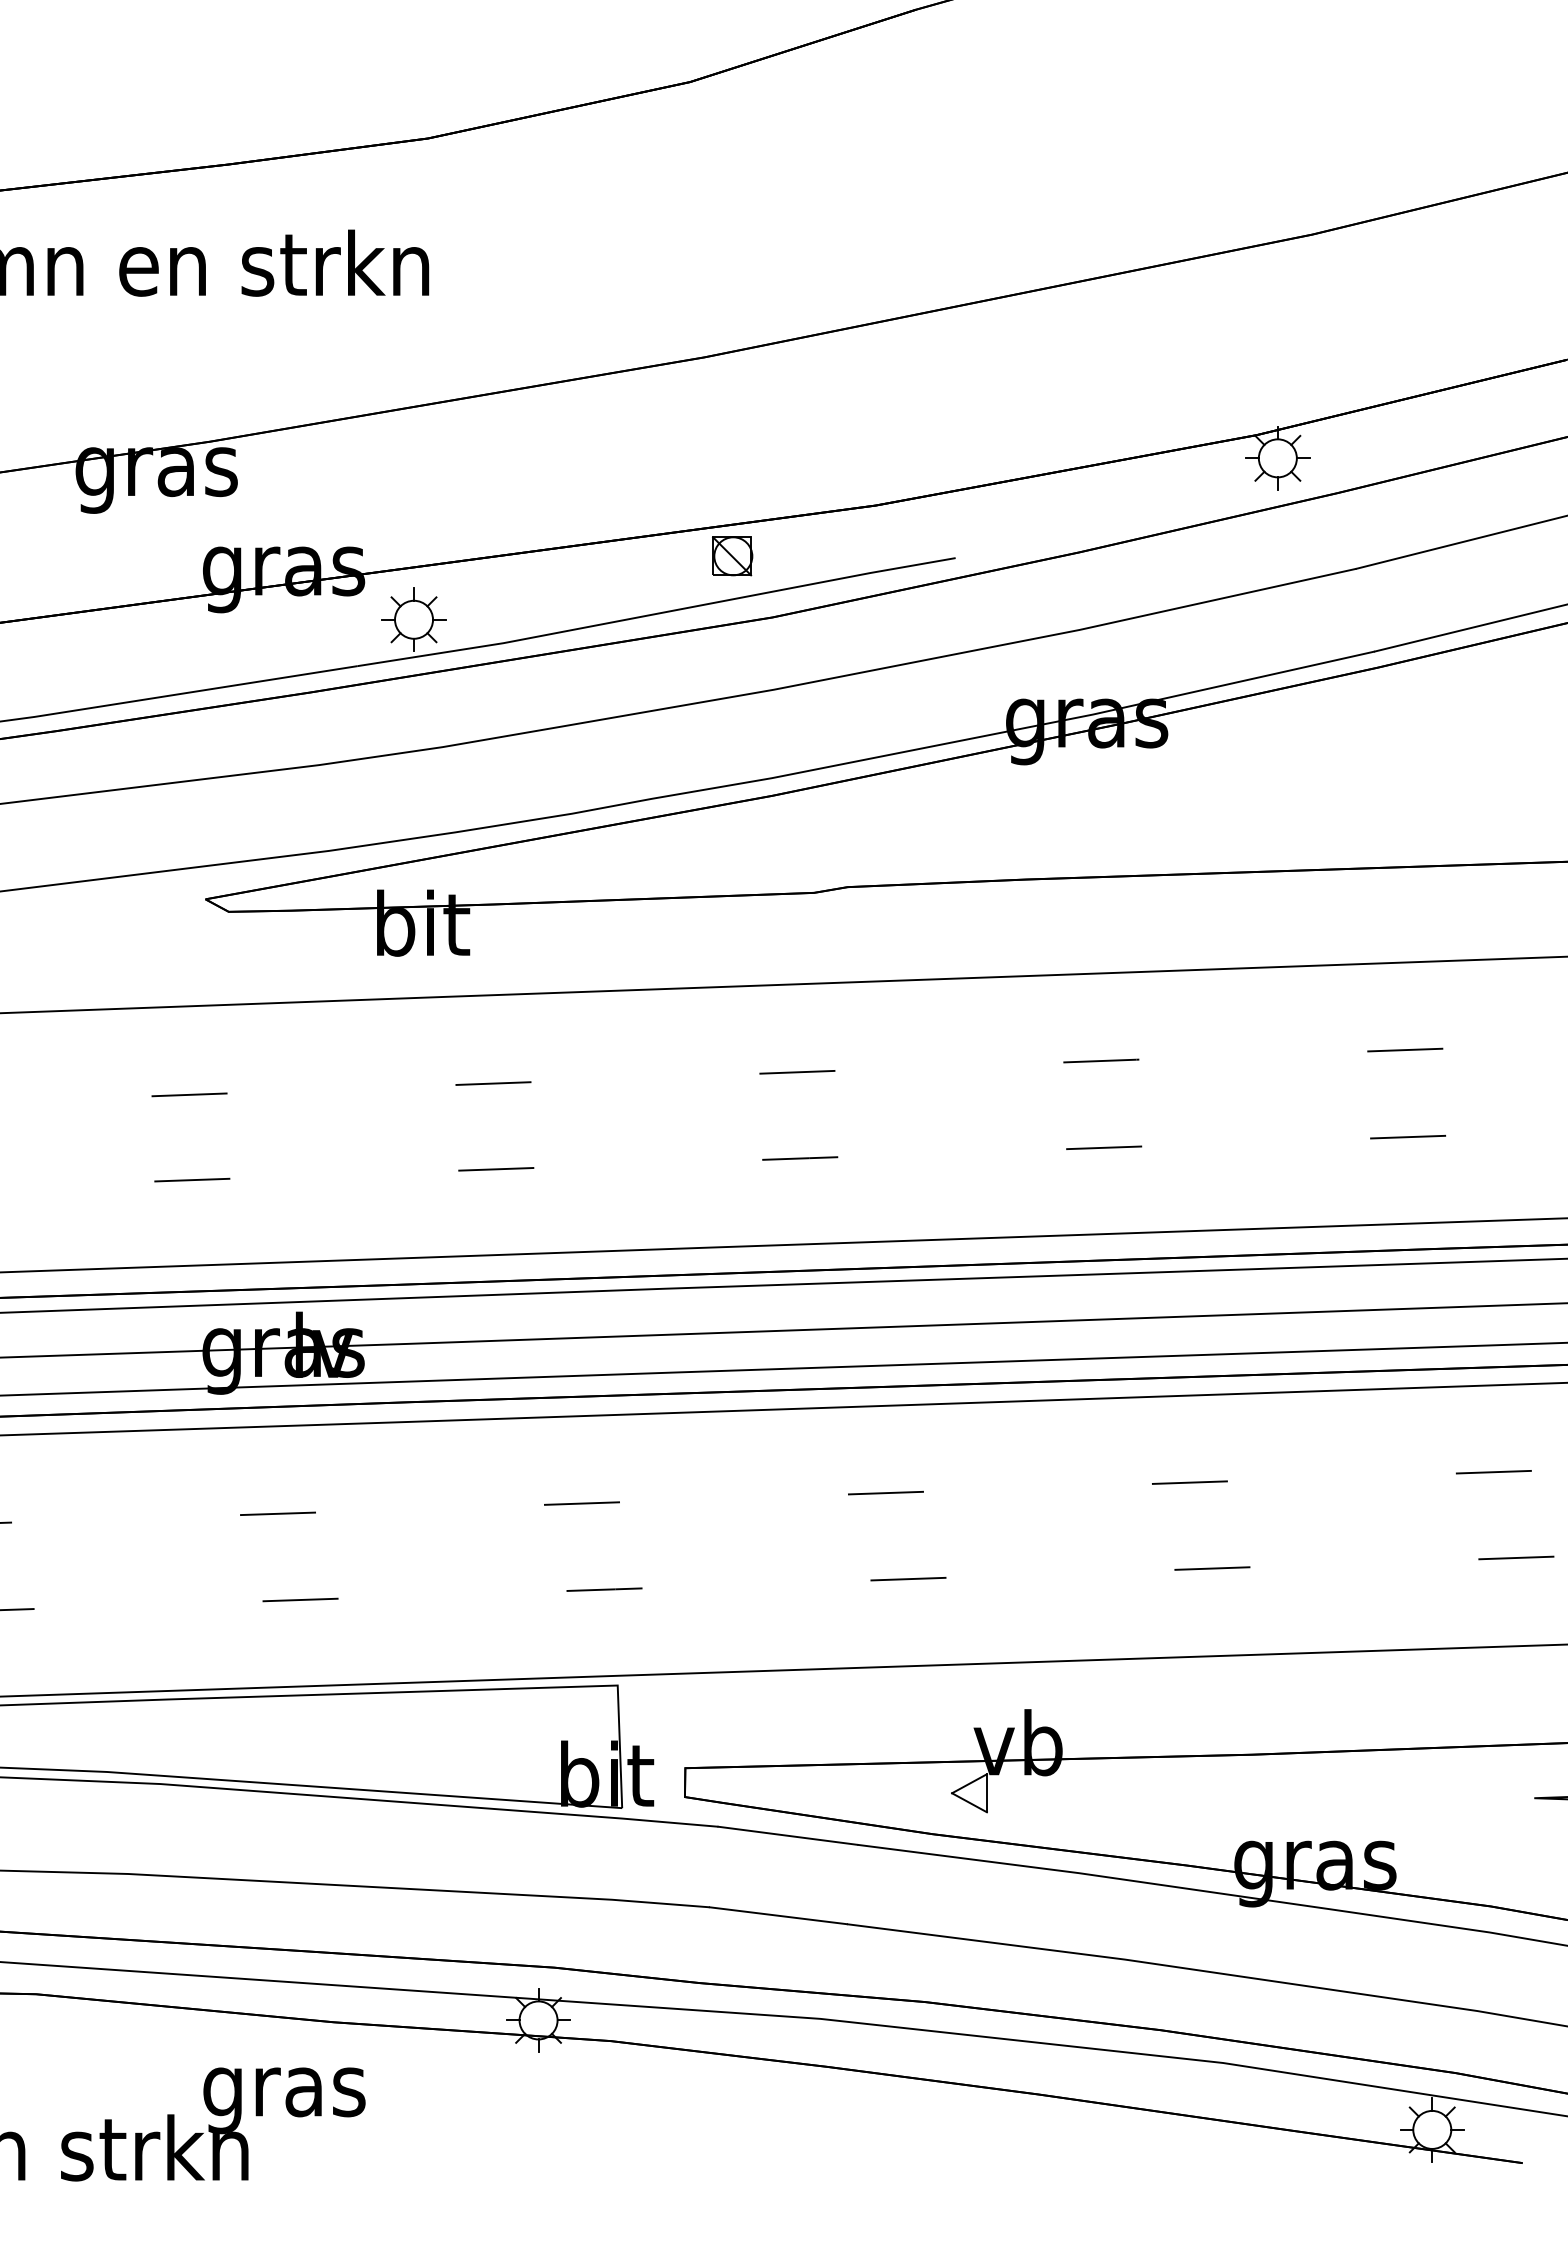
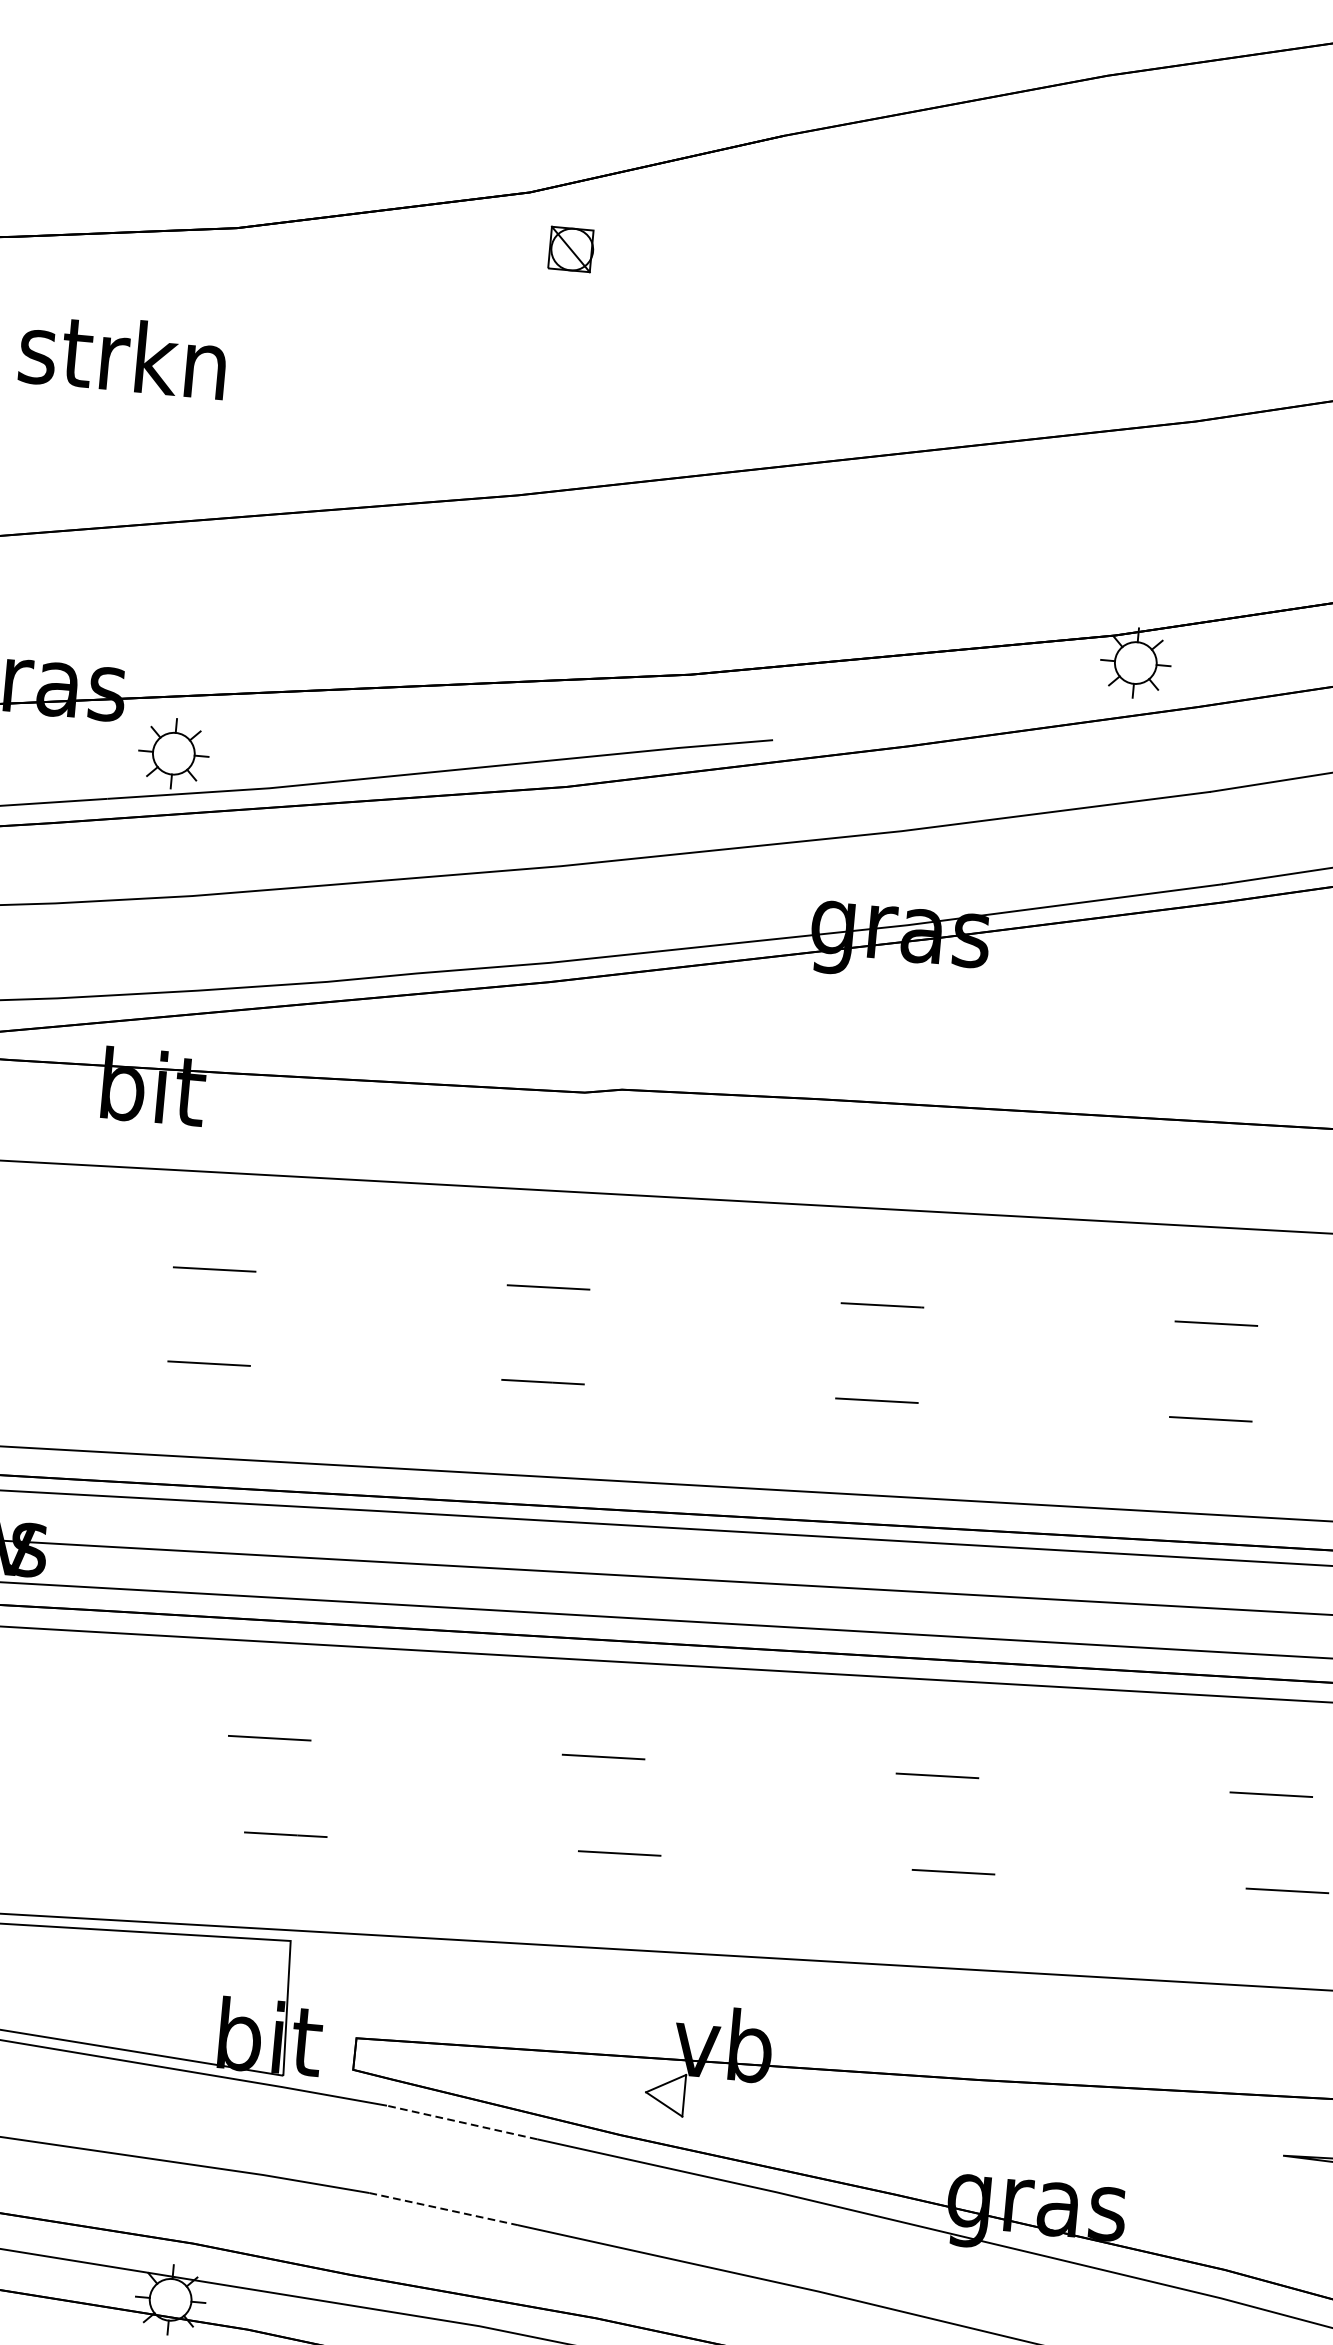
part: (732, 556) -> (571, 249), moved
line: (787, 1835) -> (461, 2122), solid -> dashed
line: (778, 1915) -> (443, 2208), solid -> dashed

